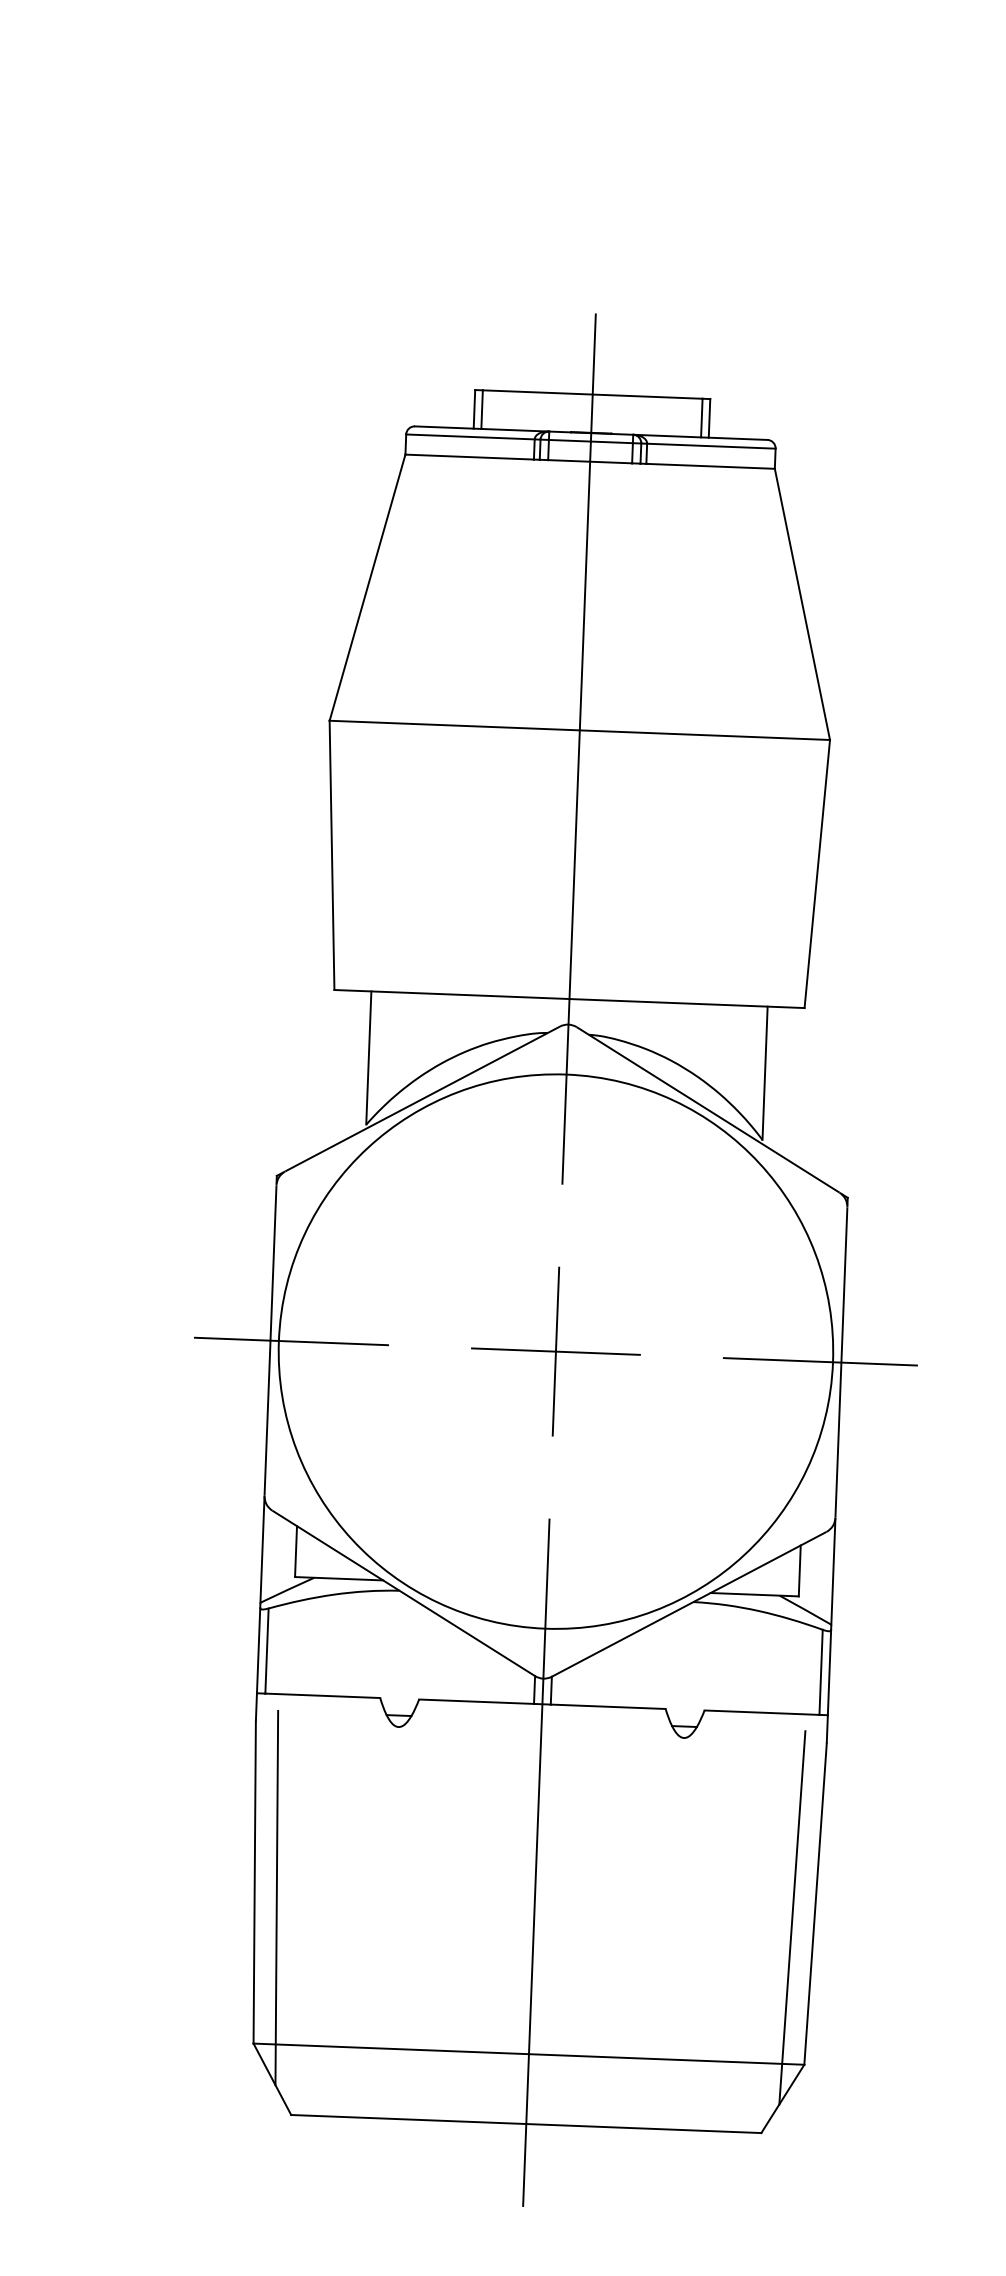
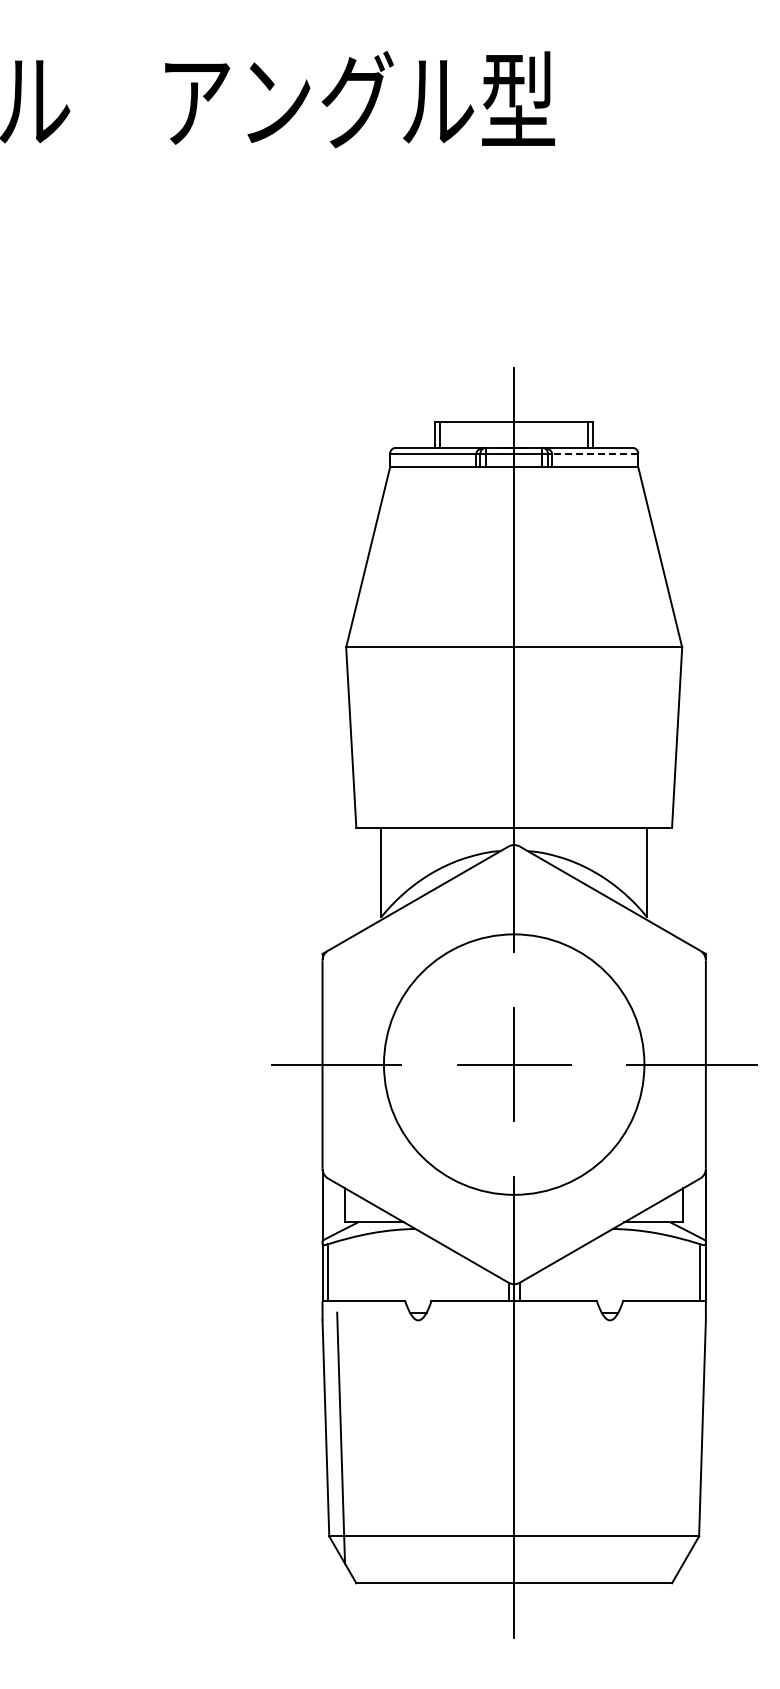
line: (710, 446) -> (594, 453), solid -> dashed
circle: (556, 1351) -> (514, 1064), size x0.7
line: (792, 1916) -> (687, 1437), removed

